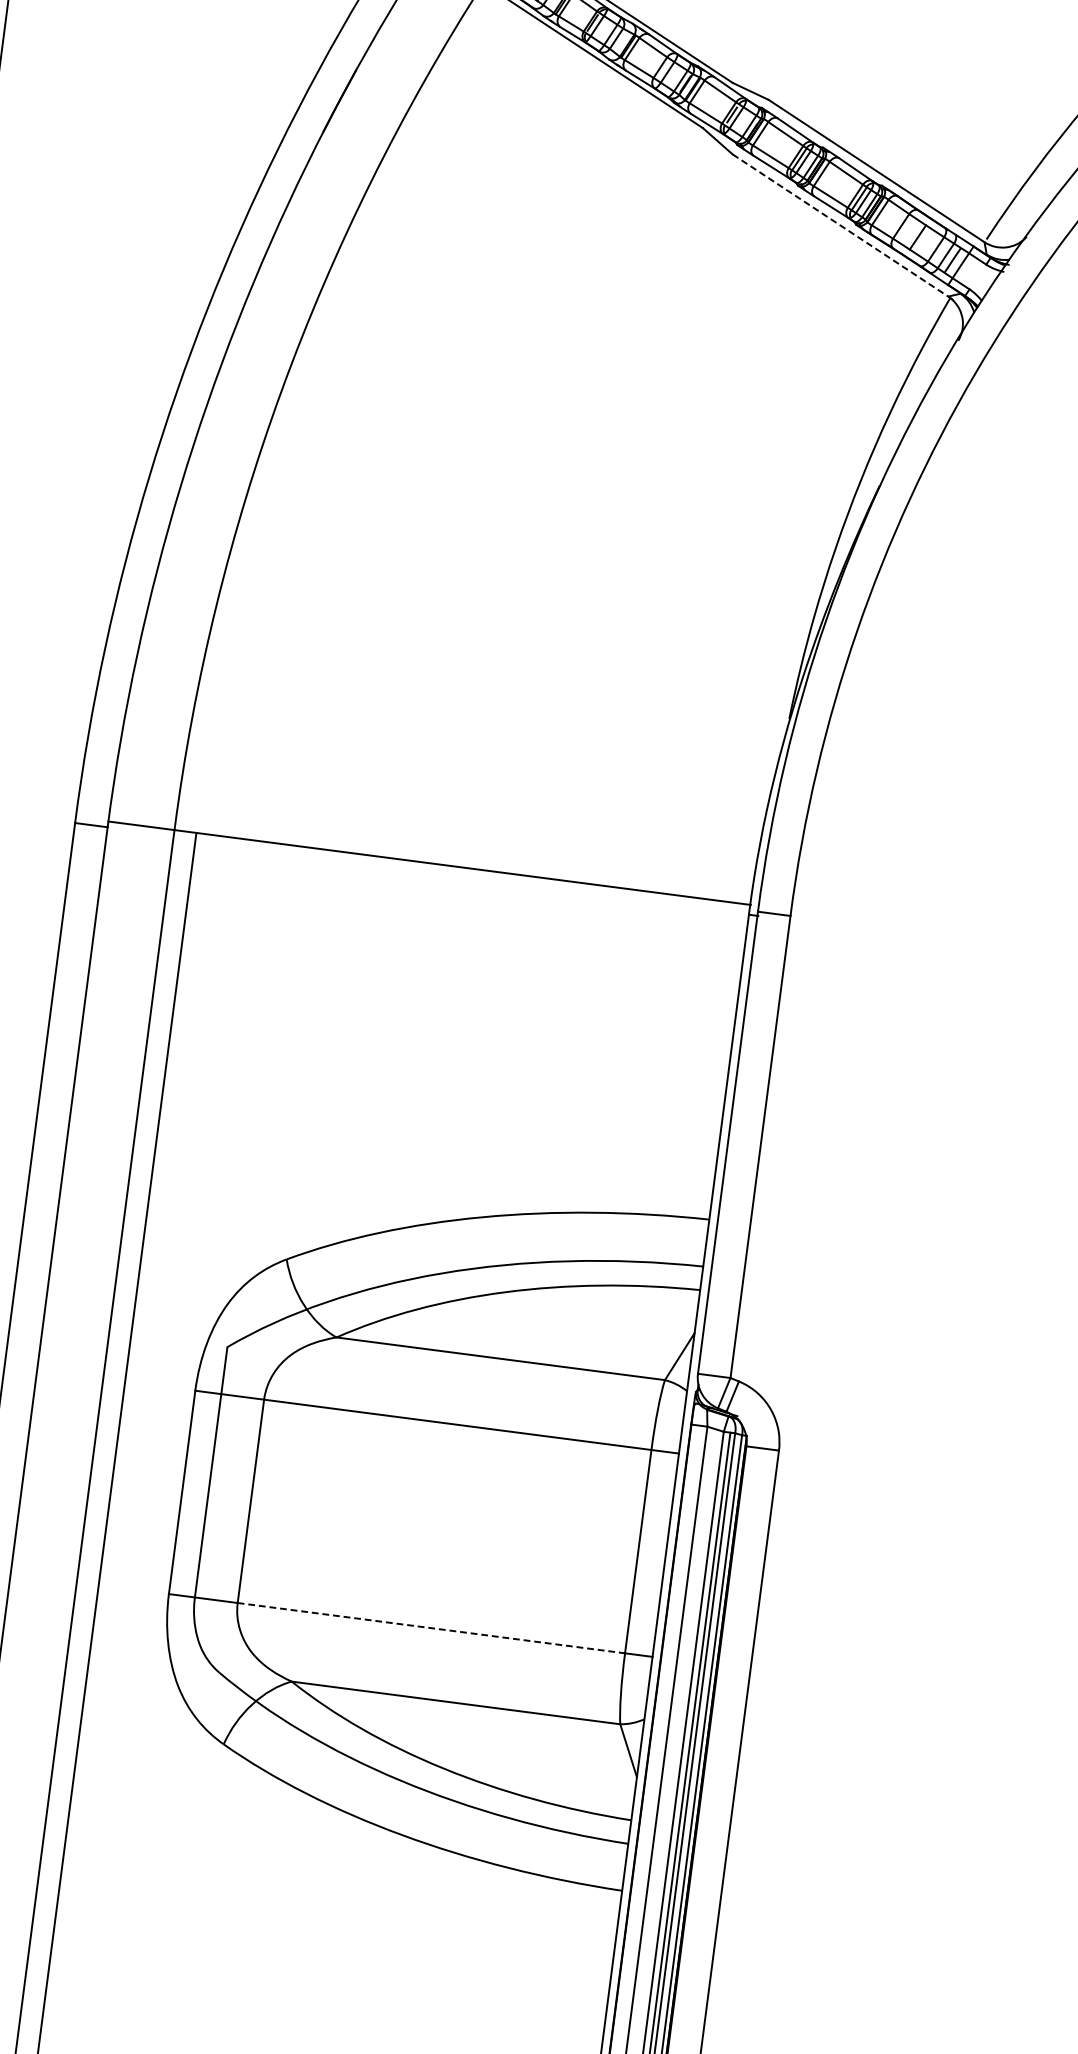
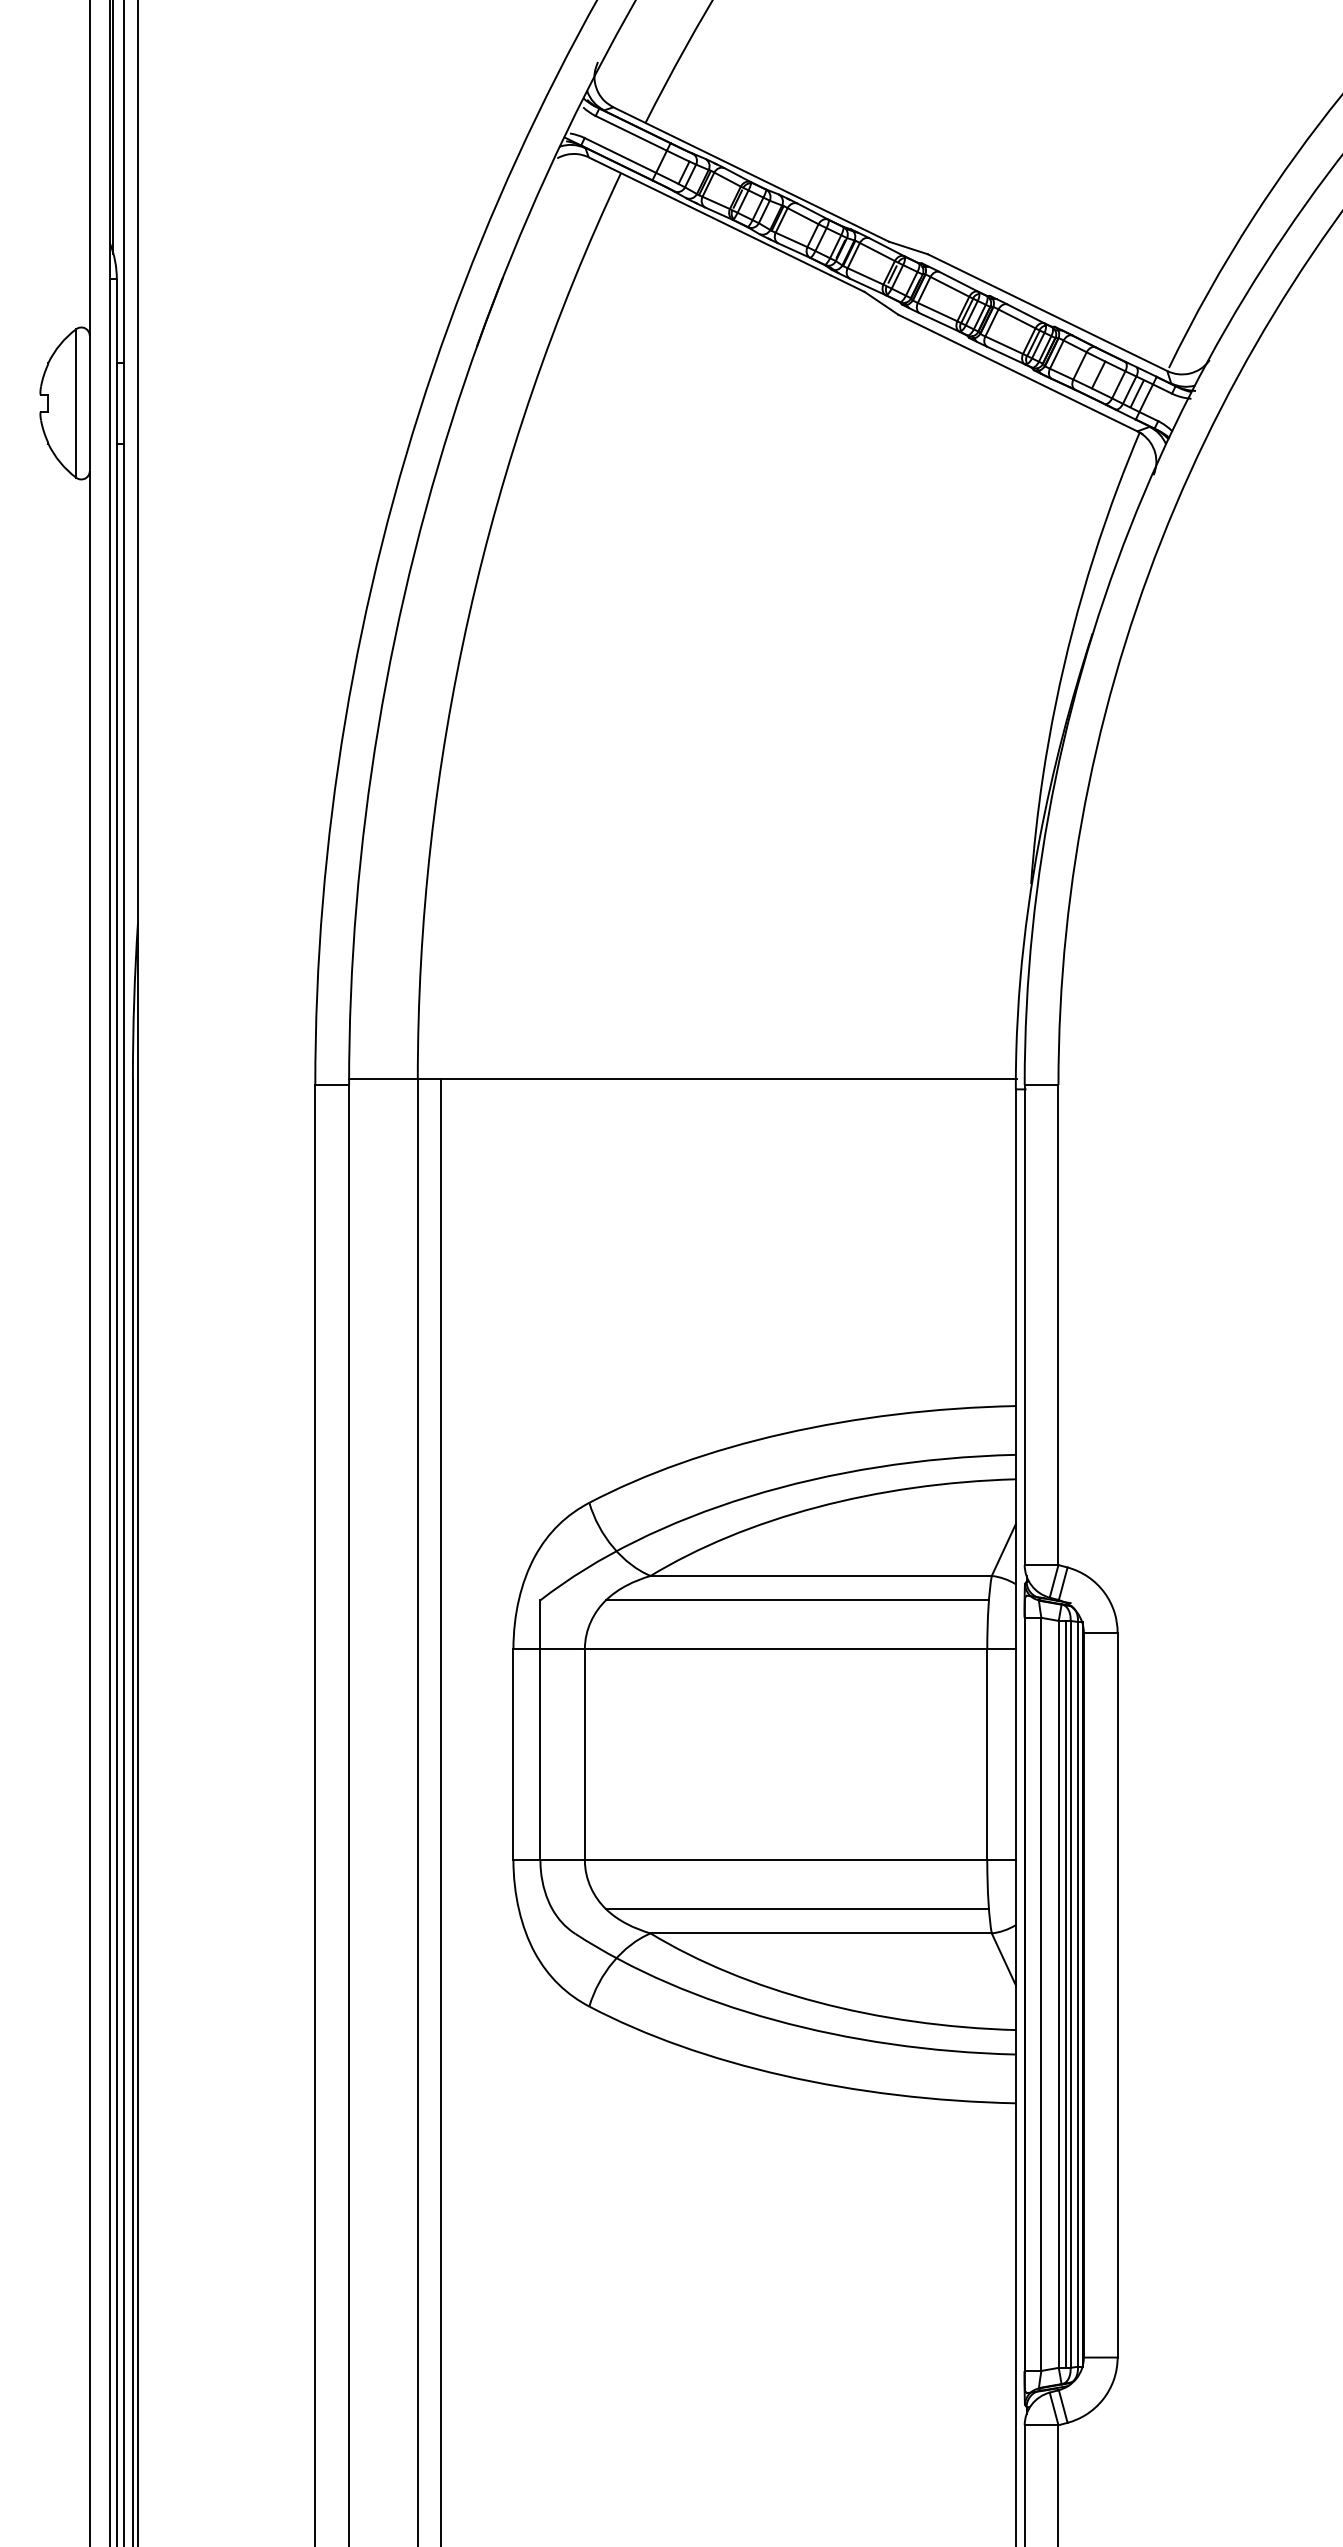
line: (840, 225) -> (1018, 373), dashed -> solid
line: (473, 1379) -> (796, 1600), added
line: (431, 1628) -> (786, 1860), dashed -> solid
line: (435, 1676) -> (796, 1909), added

